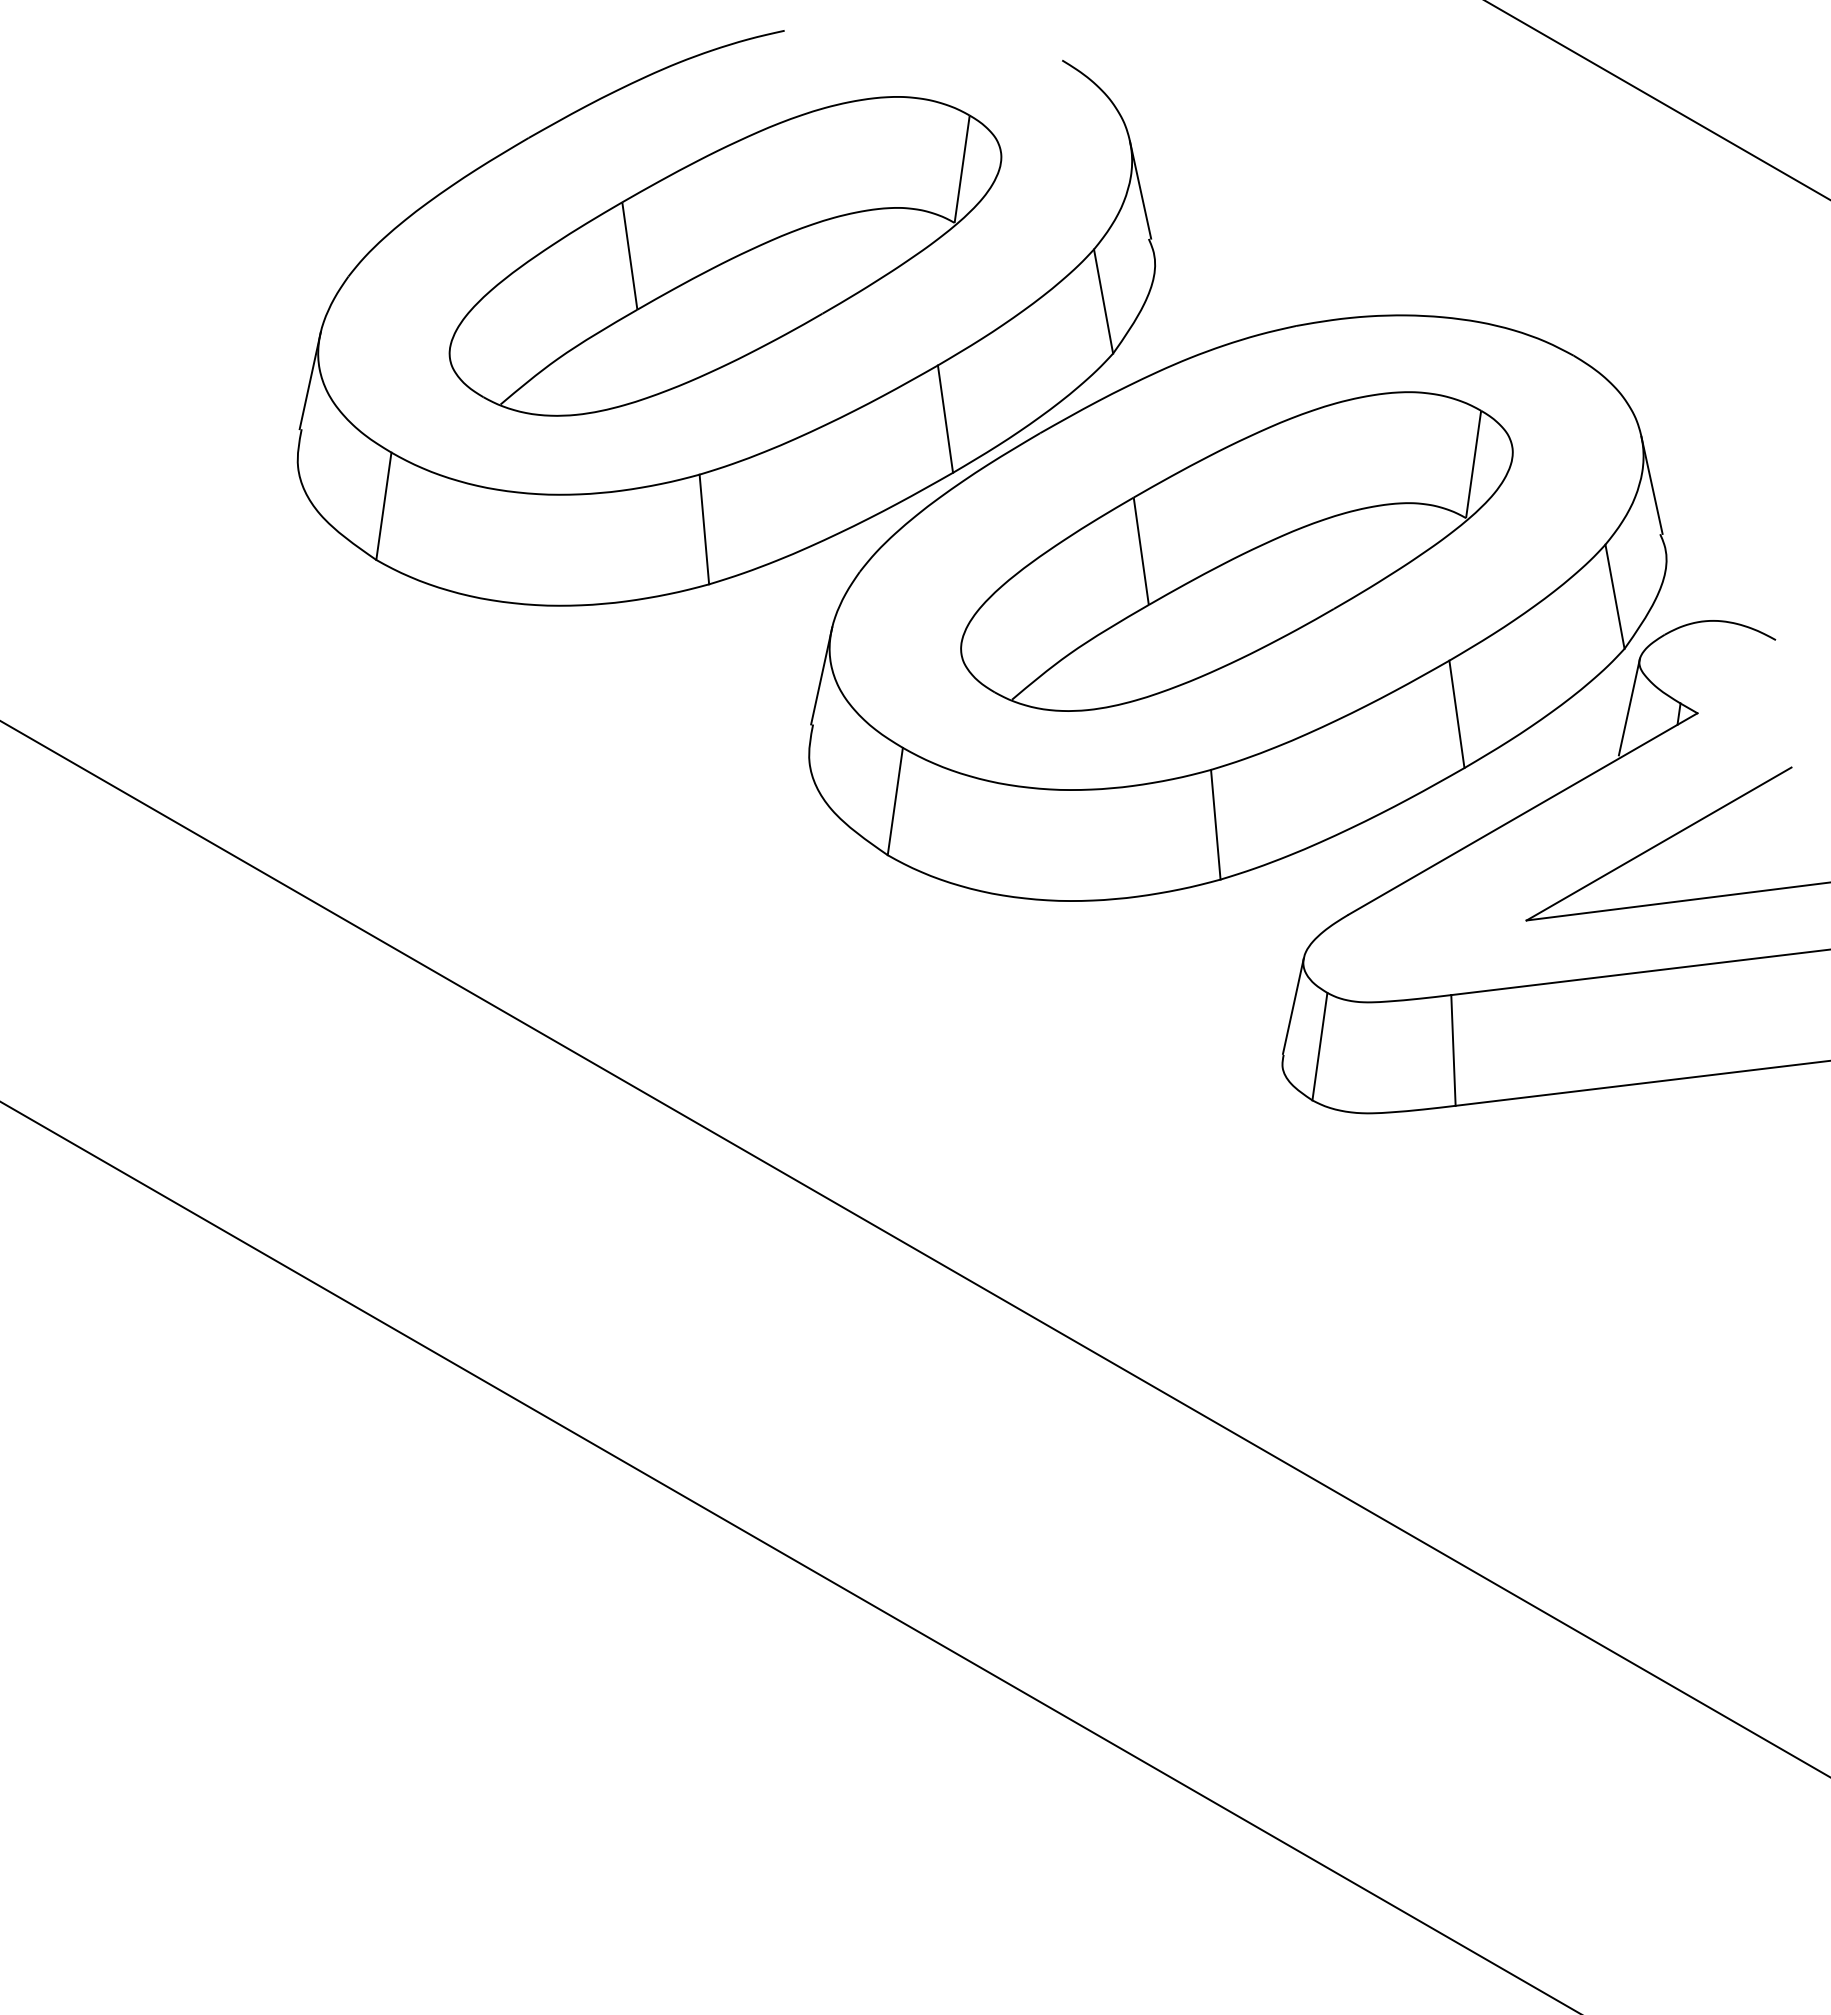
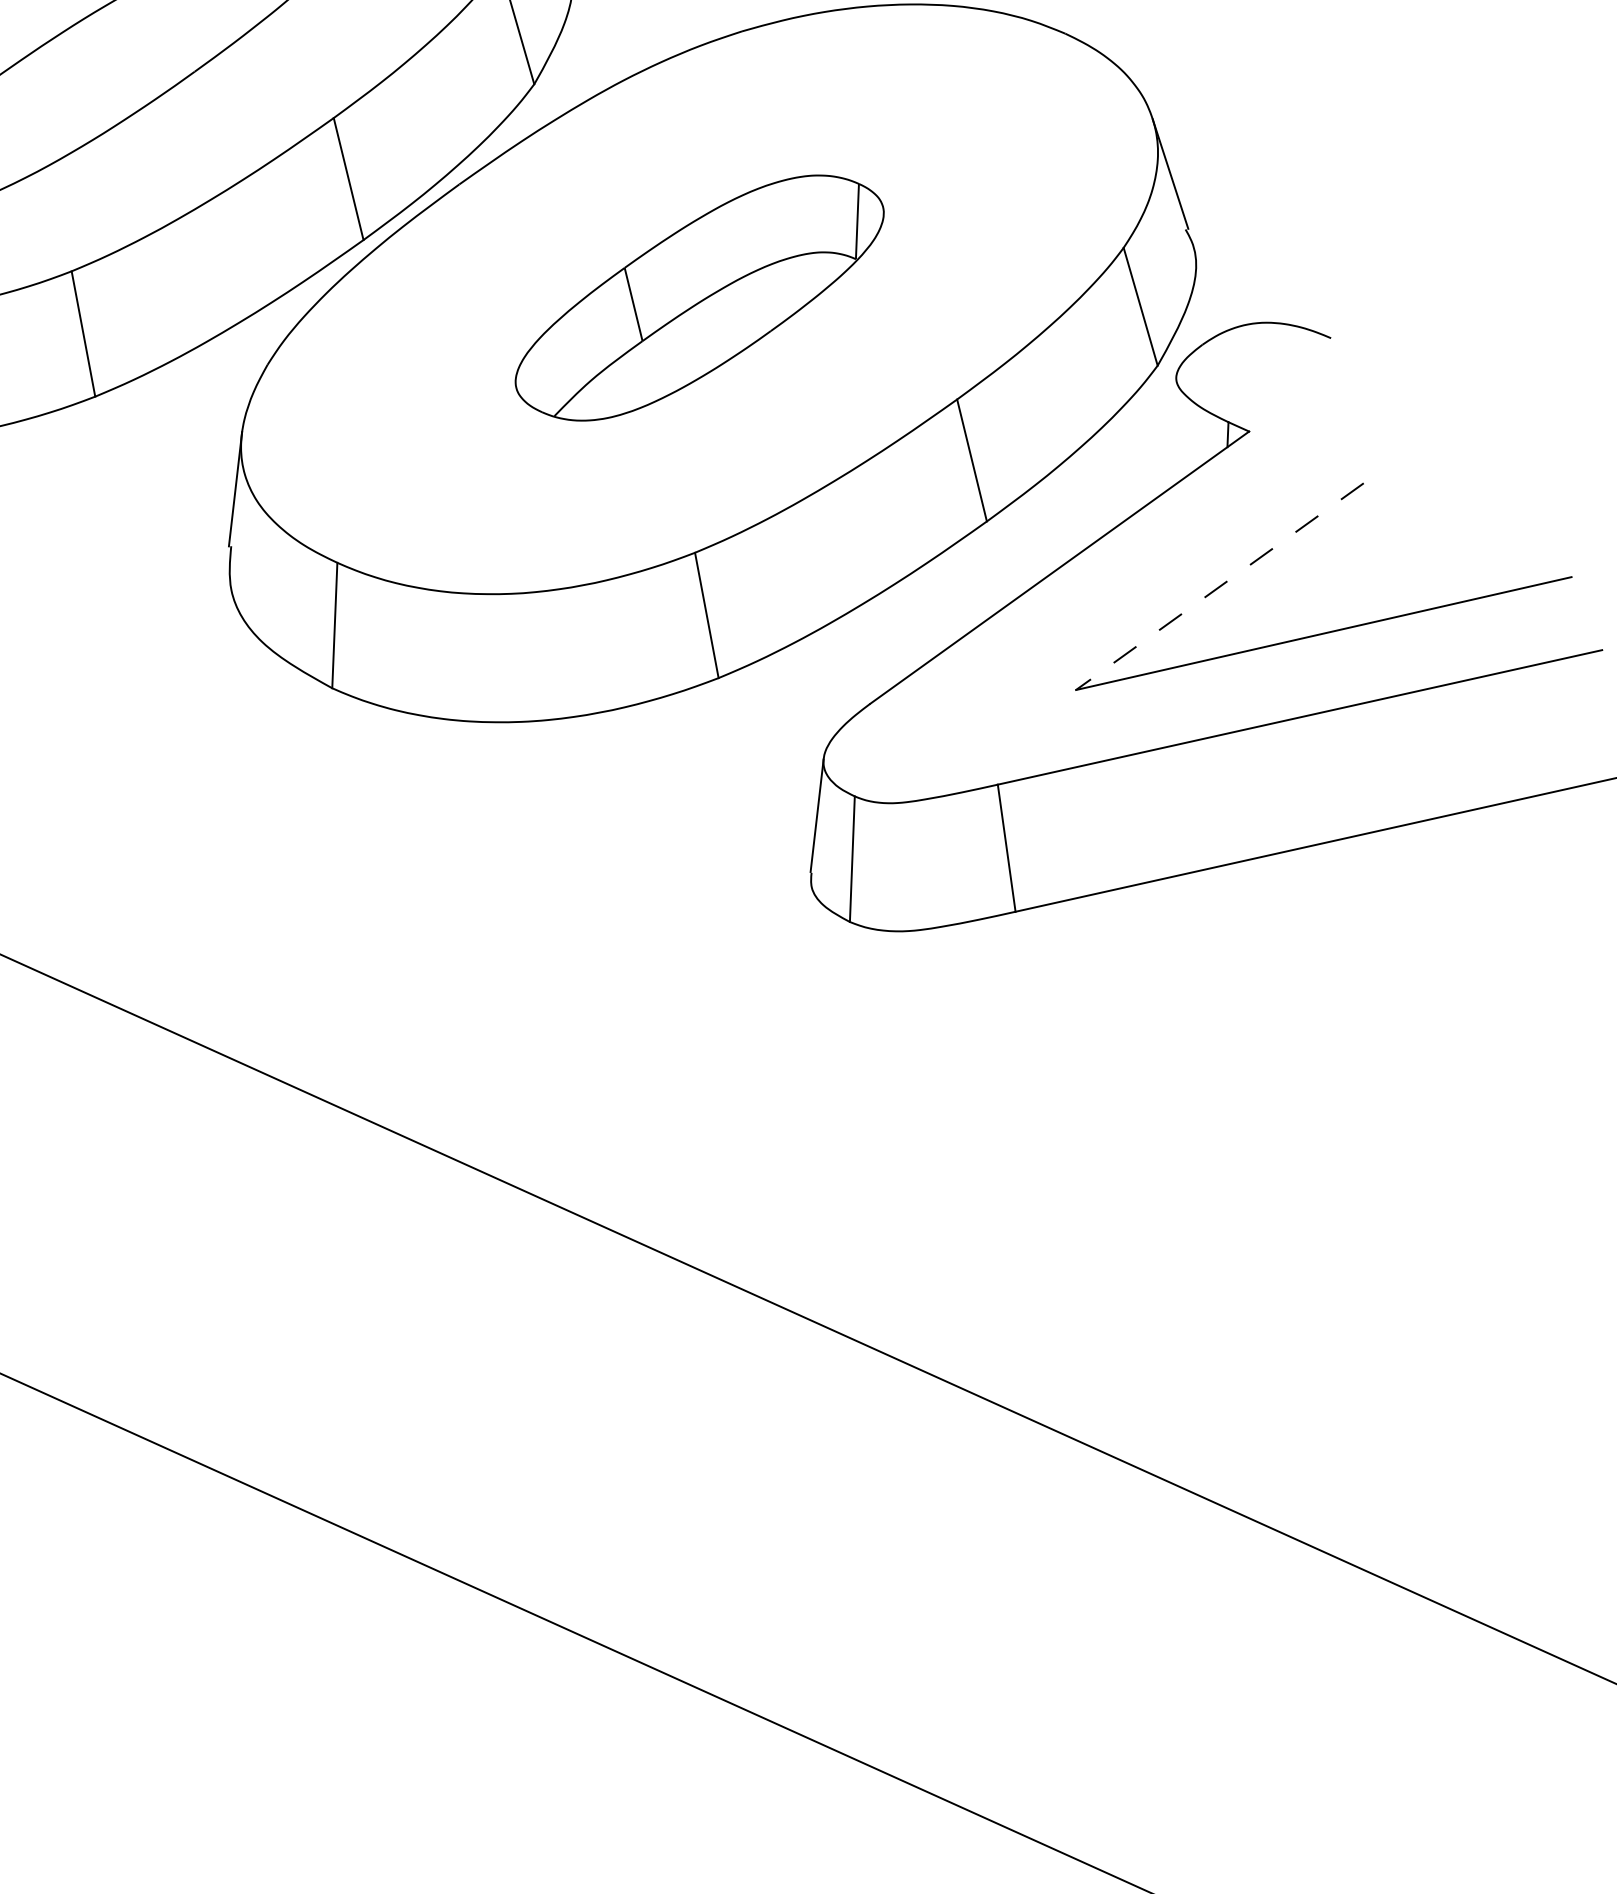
part: (1236, 551) -> (699, 298), size x0.6
line: (1628, 706) -> (1168, 431), removed
line: (1659, 844) -> (1220, 587), solid -> dashed

